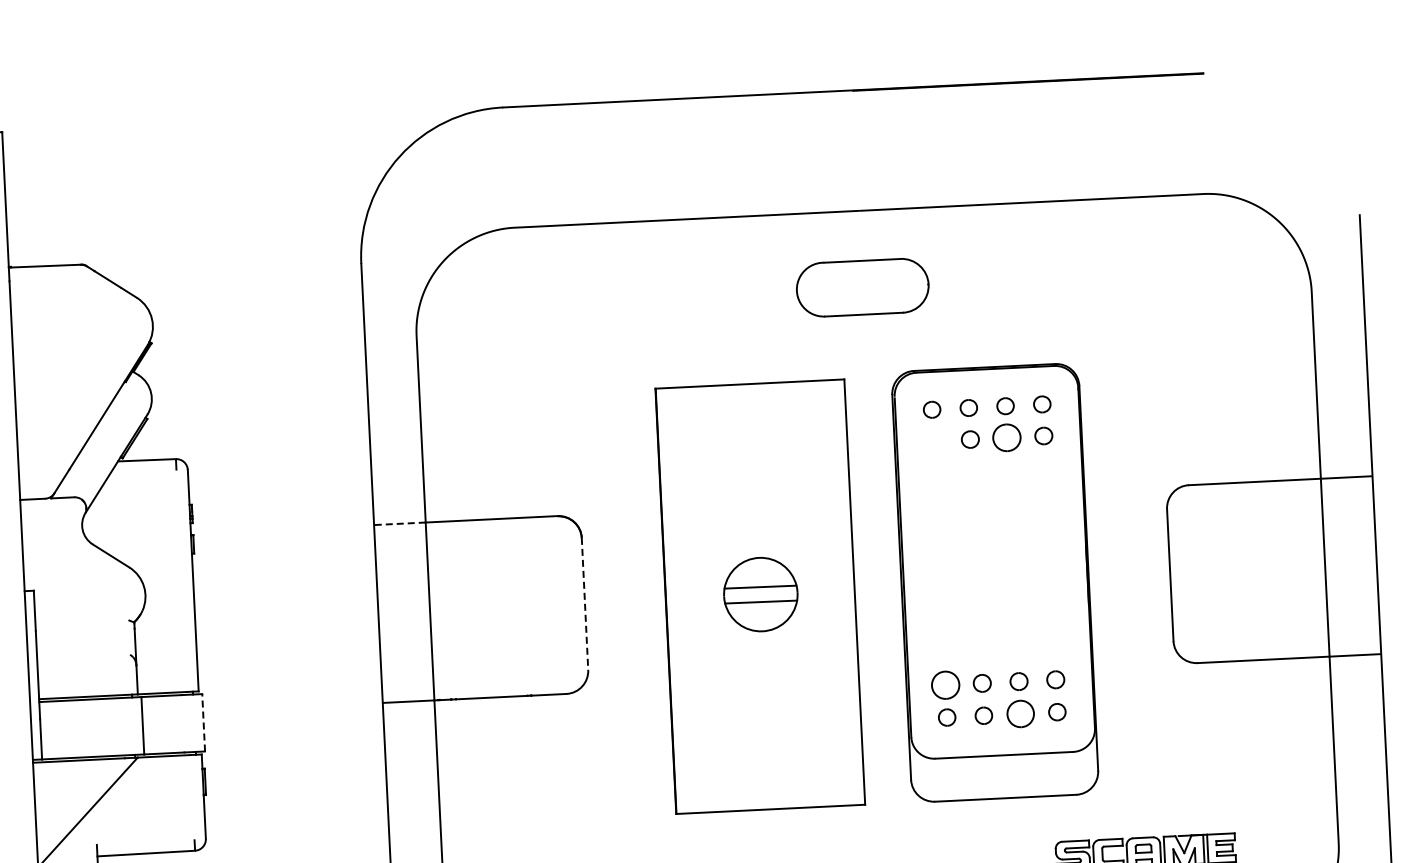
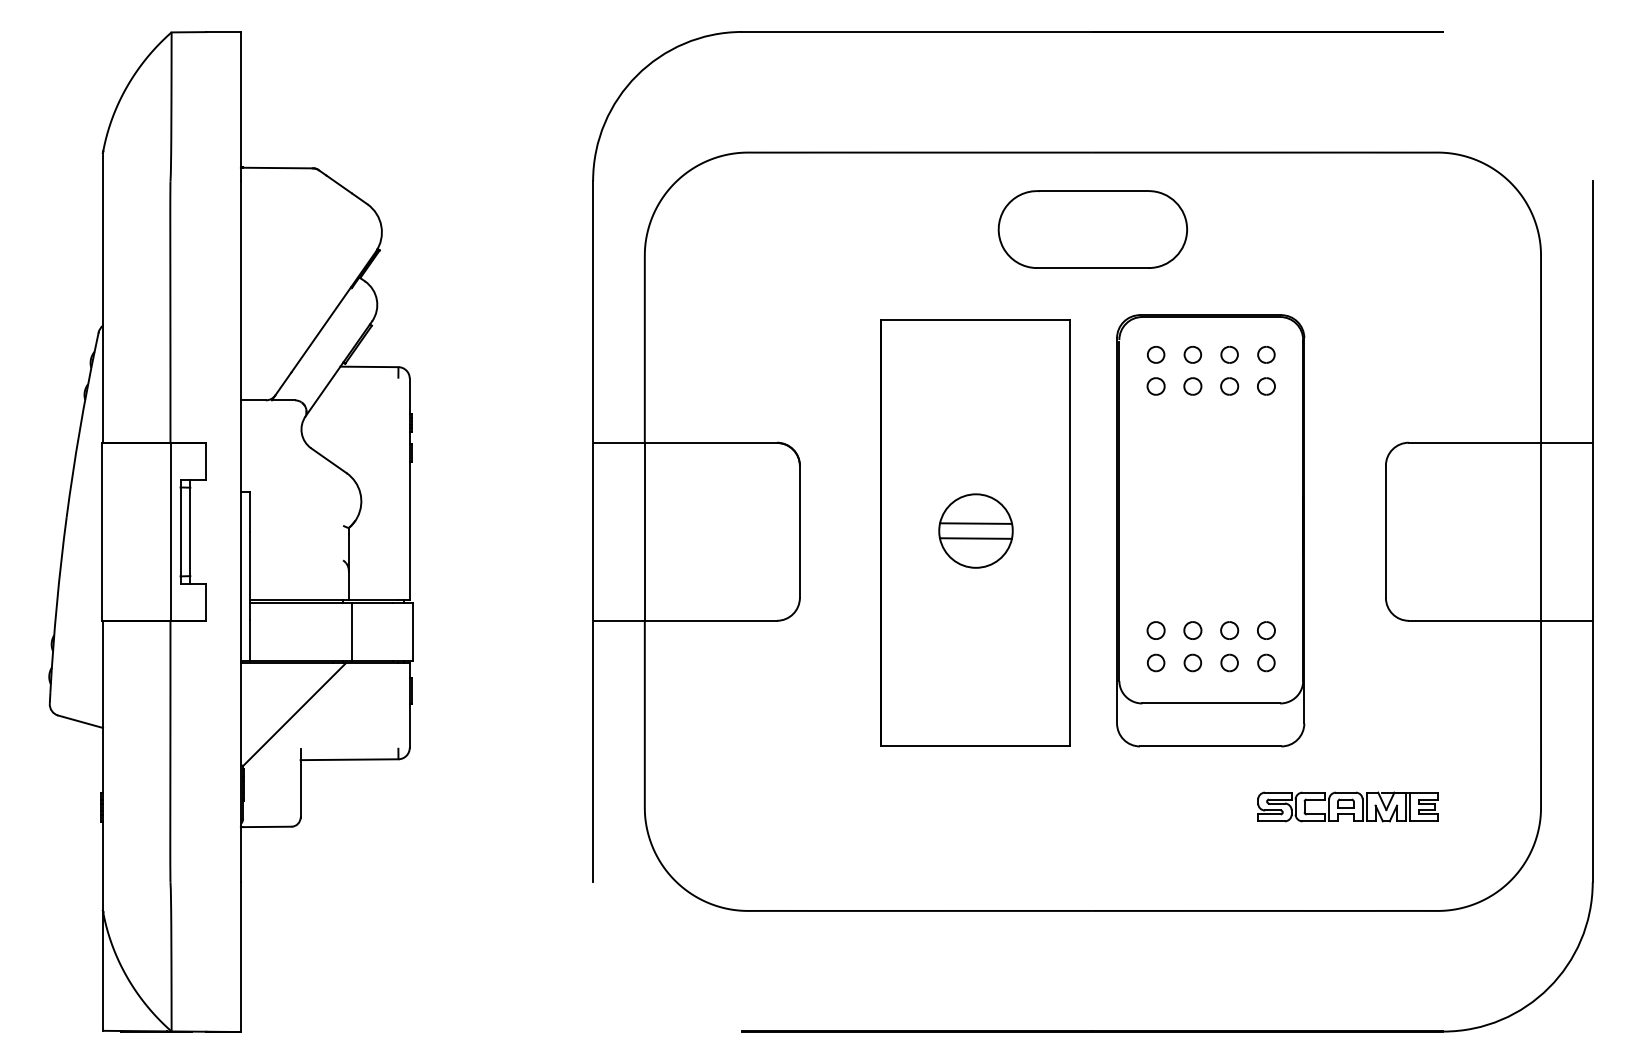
part: (862, 287) -> (1092, 229), size x1.43
part: (1006, 437) -> (1229, 386), size x0.62
part: (933, 441) -> (1155, 386), added
line: (400, 523) -> (619, 442), dashed -> solid
line: (584, 604) -> (799, 532), dashed -> solid
part: (944, 685) -> (1155, 630), size x0.62
part: (1020, 713) -> (1229, 662), size x0.62
line: (203, 722) -> (413, 631), dashed -> solid

